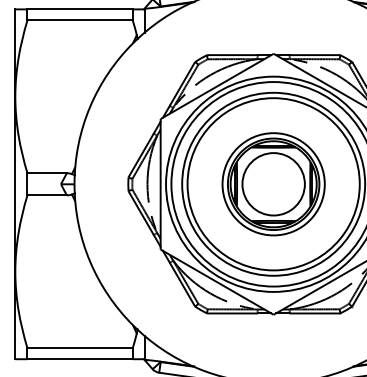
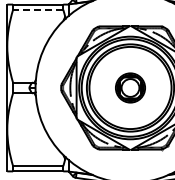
line: (78, 19) -> (37, 9), solid -> dashed
part: (273, 183) -> (130, 87), size x0.6

